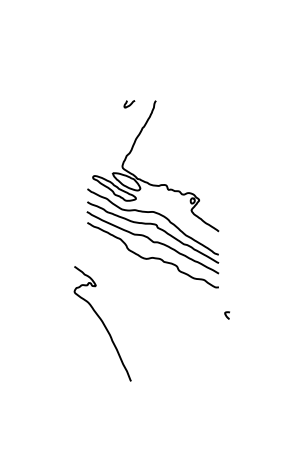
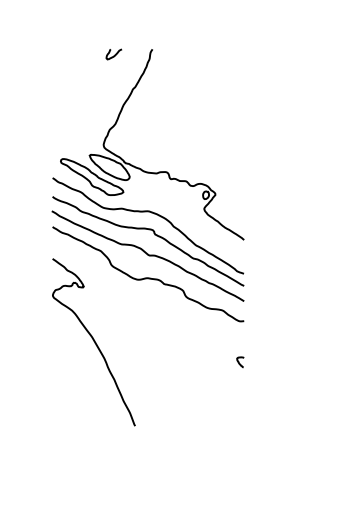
curve: (226, 315) -> (239, 362), moved
curve: (102, 323) -> (93, 341), moved

